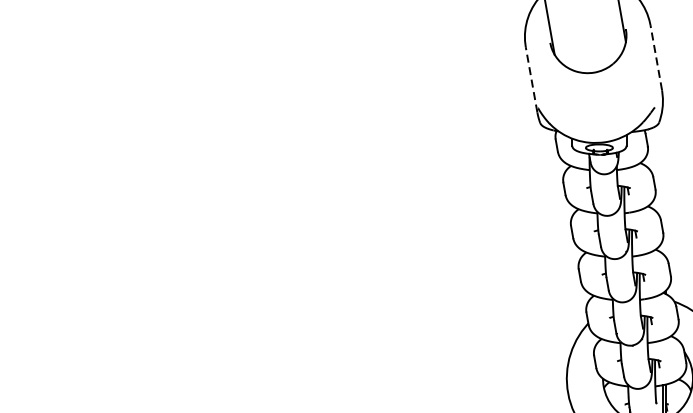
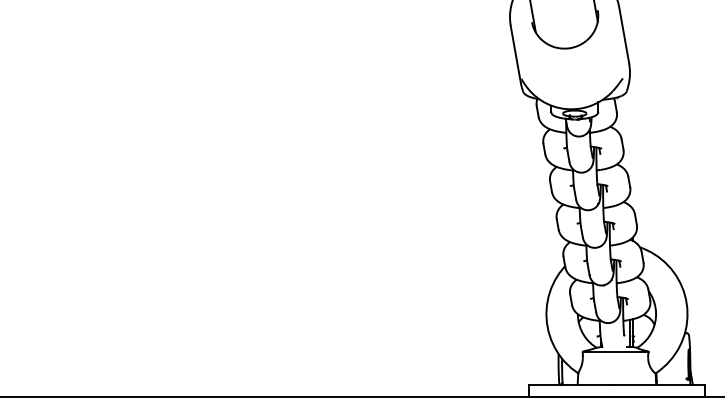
line: (656, 58) -> (624, 35), dashed -> solid
line: (531, 79) -> (515, 54), dashed -> solid

